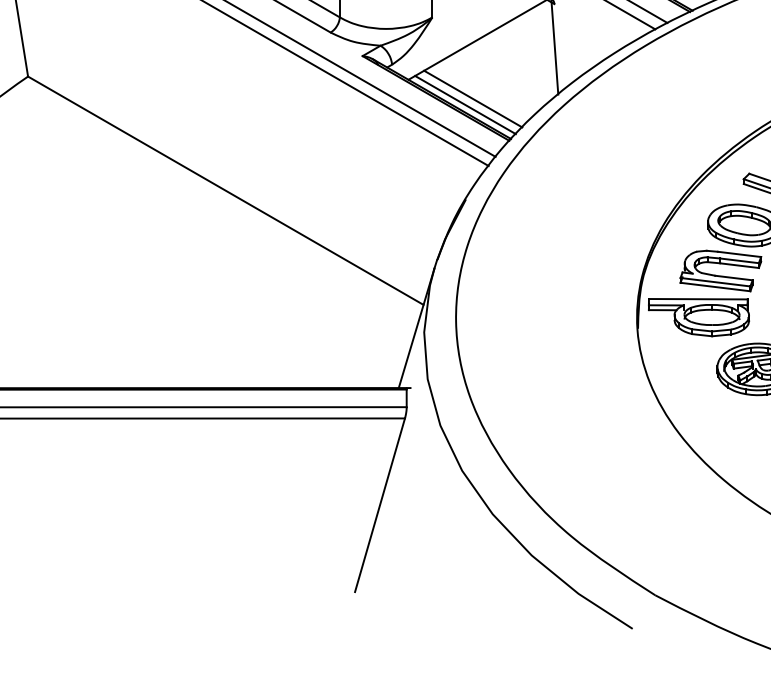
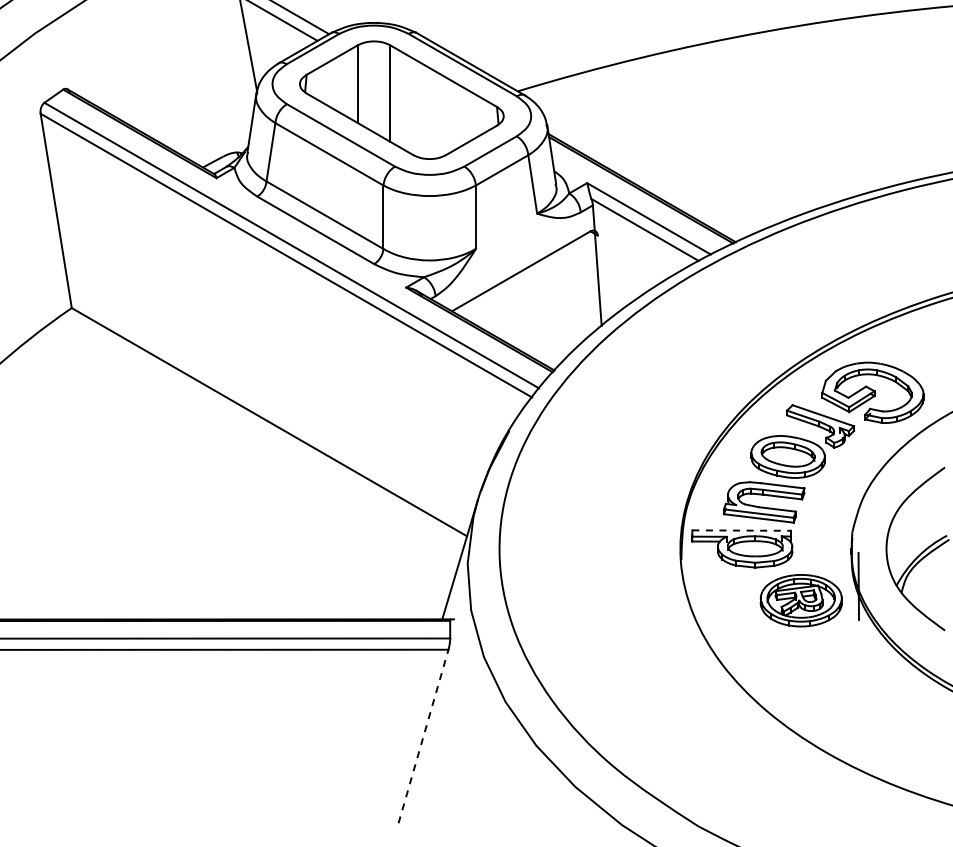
line: (473, 99) -> (516, 330), removed
line: (465, 105) -> (508, 336), removed
line: (699, 299) -> (742, 530), solid -> dashed
line: (379, 505) -> (423, 736), solid -> dashed

